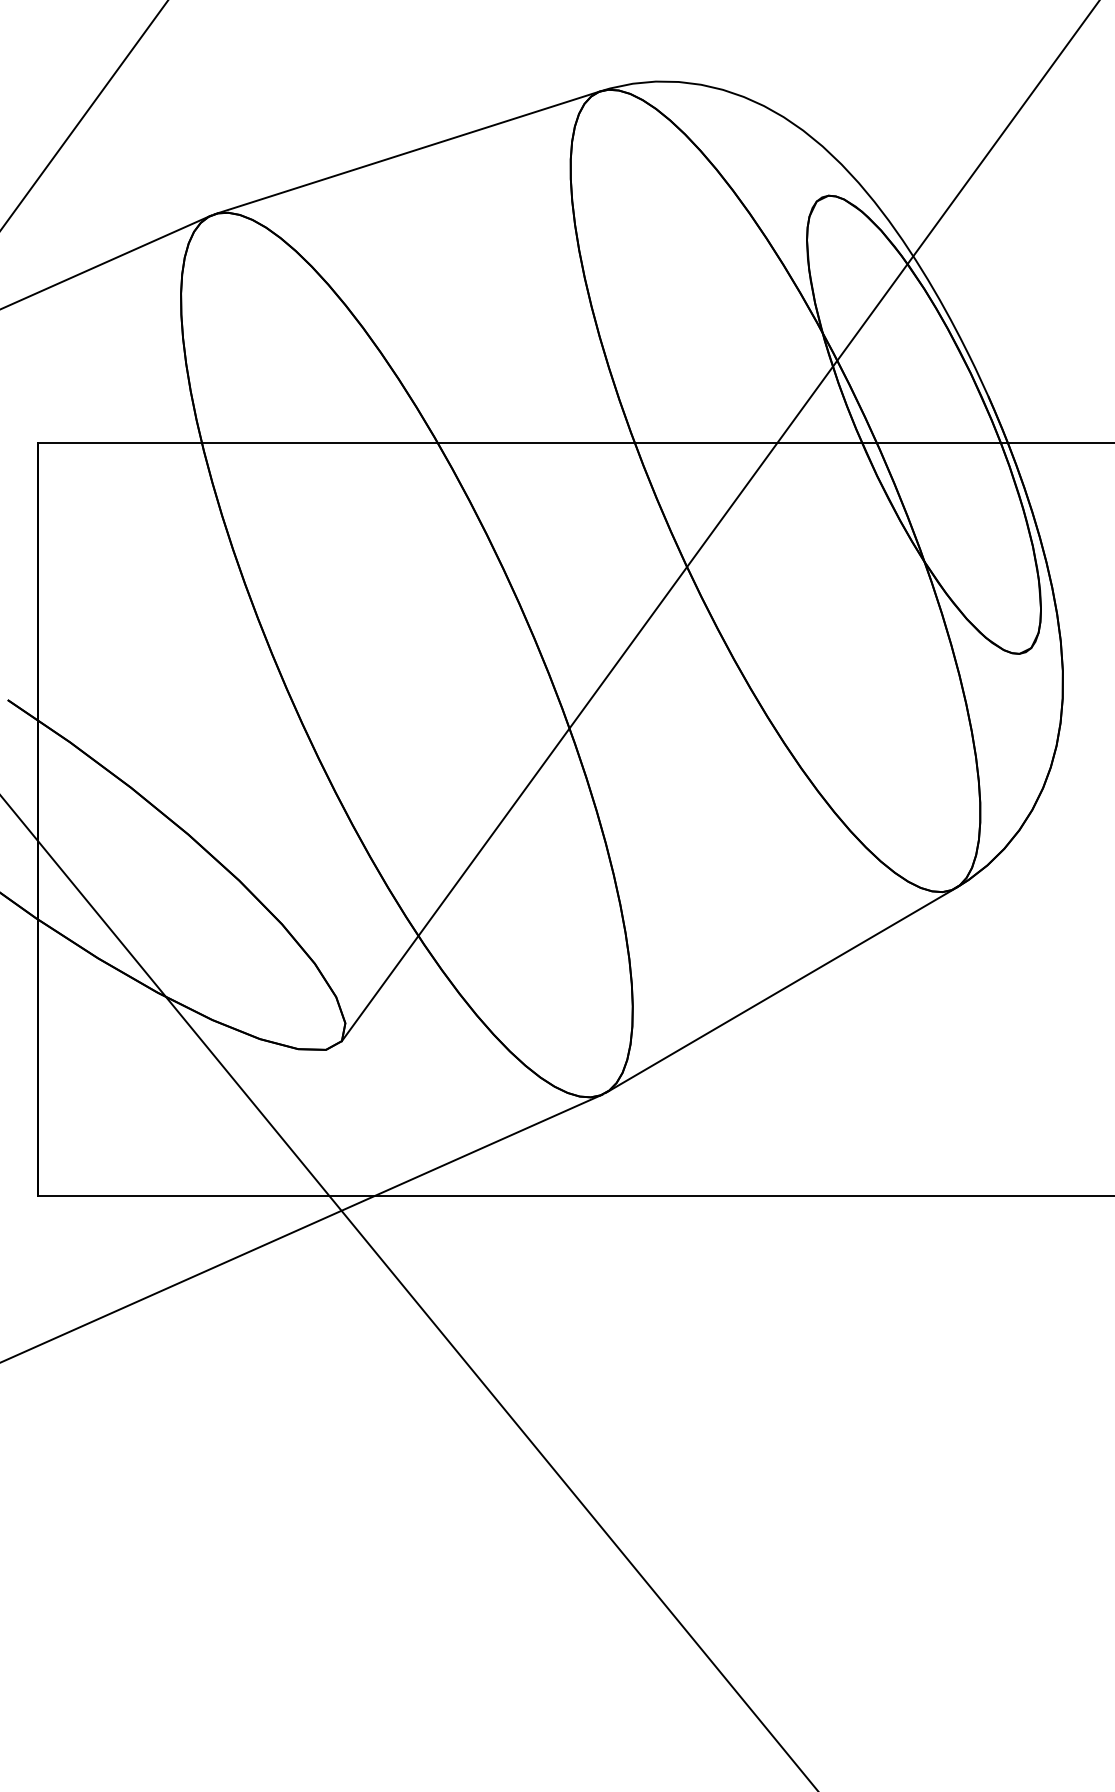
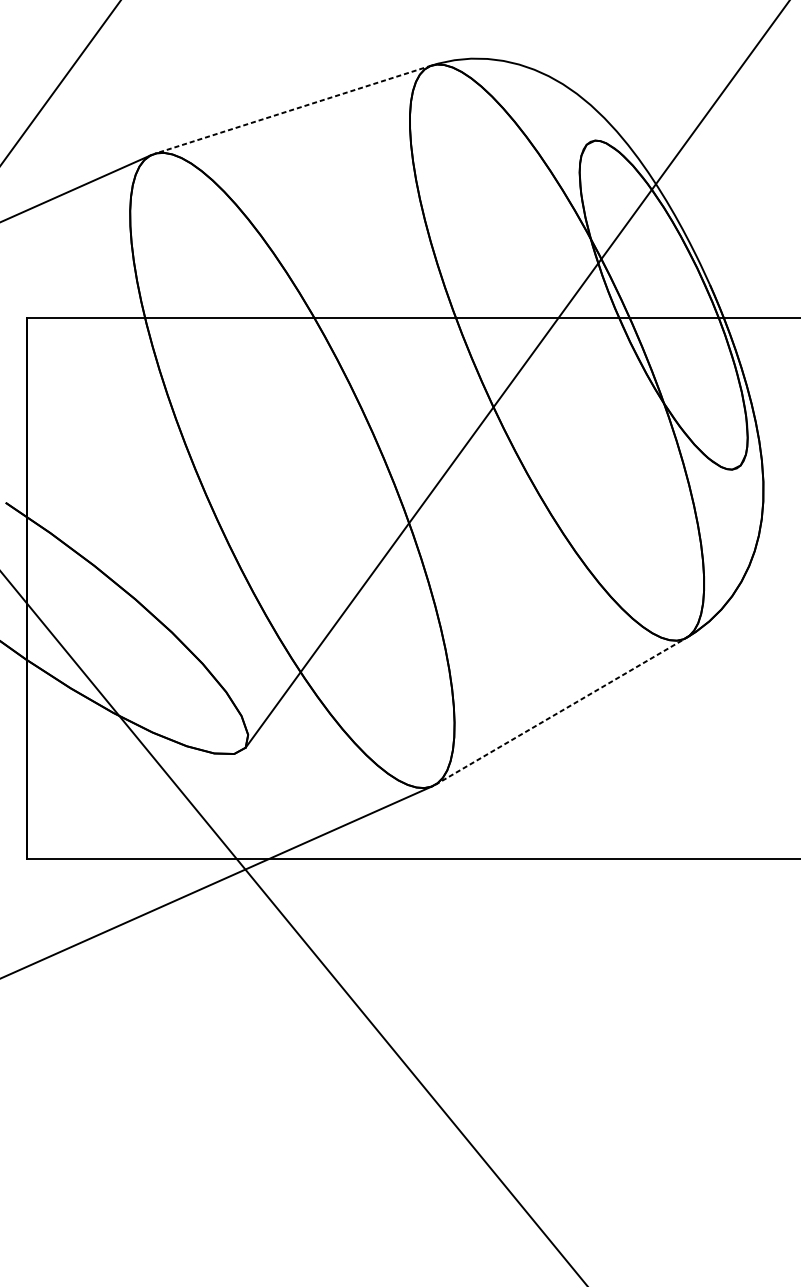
line: (407, 152) -> (292, 109), solid -> dashed
line: (780, 990) -> (560, 711), solid -> dashed

